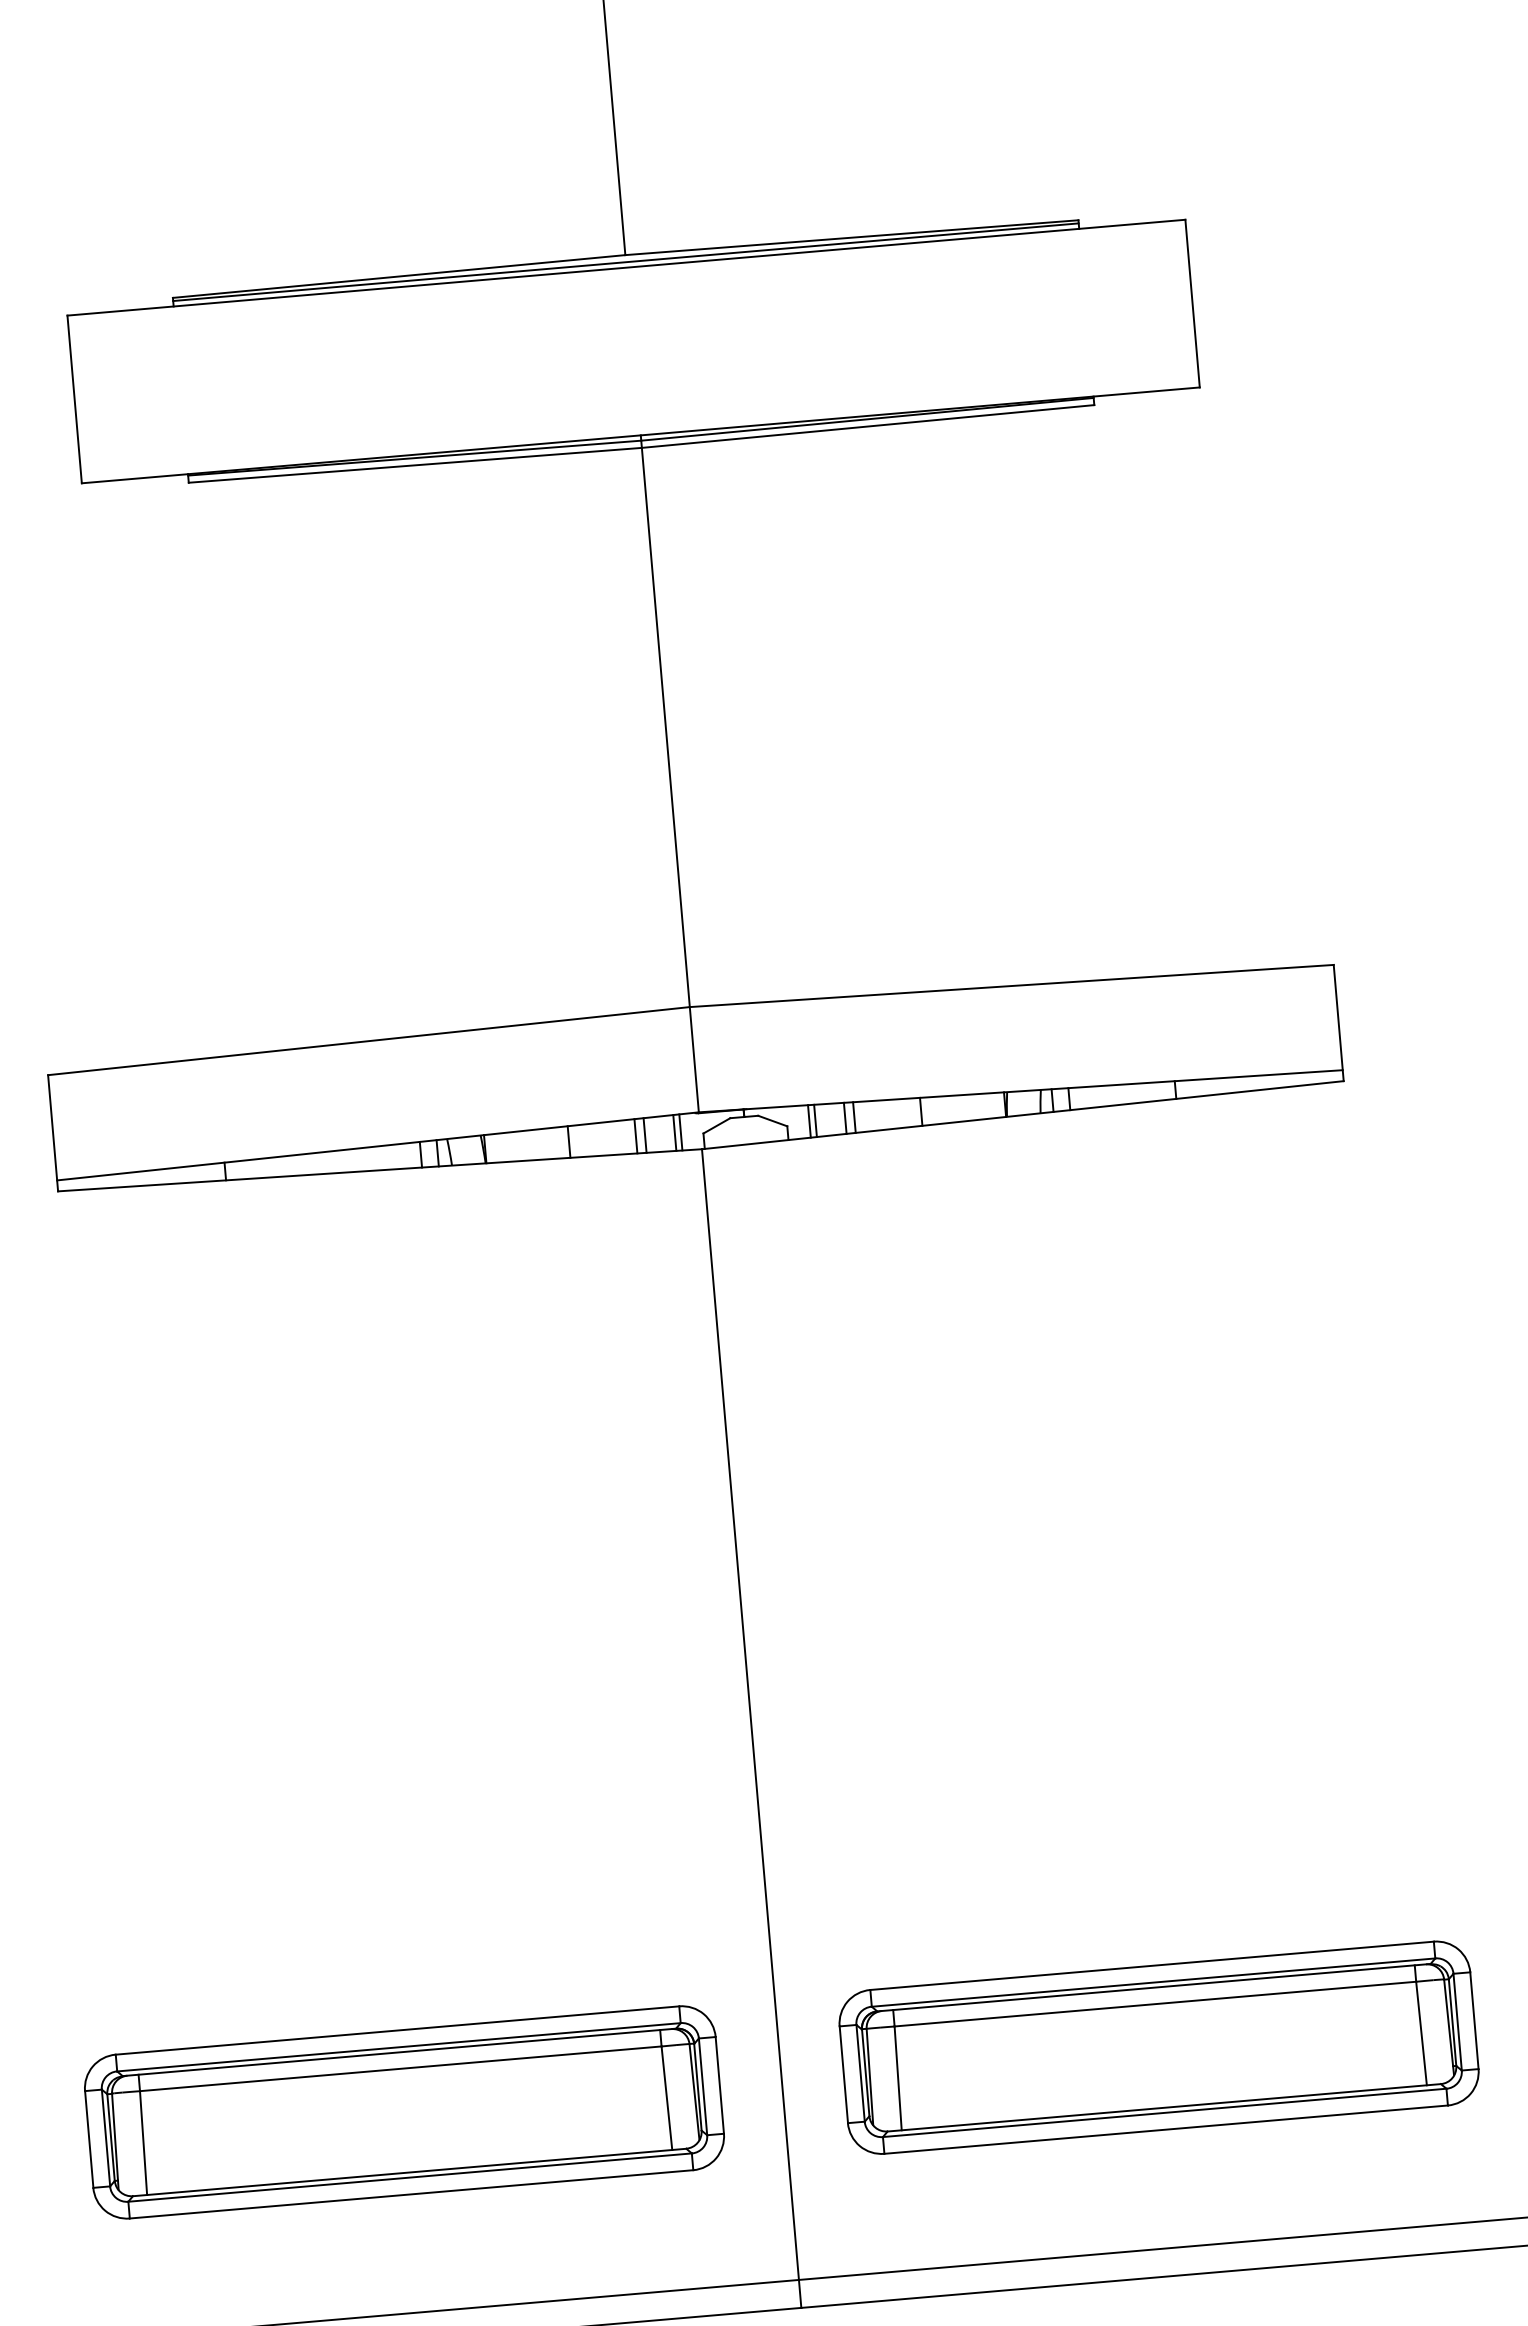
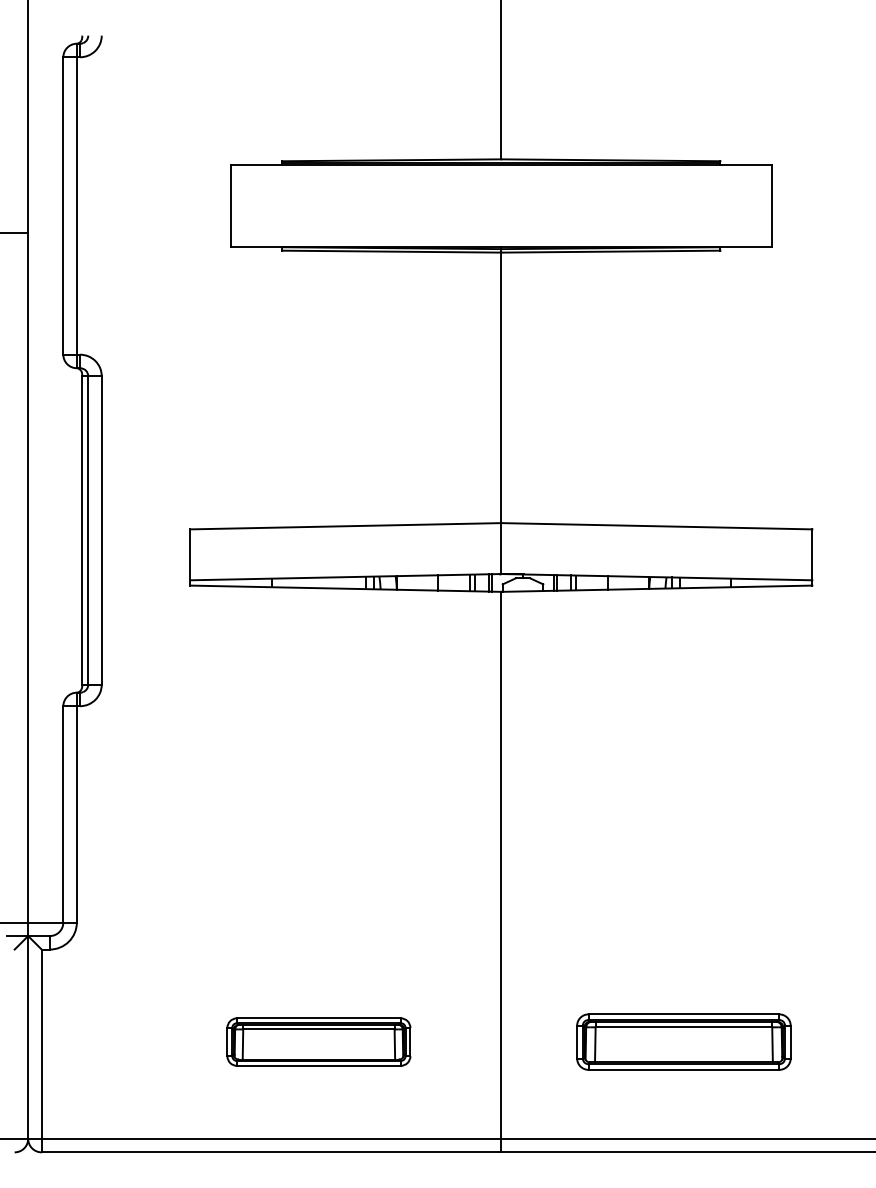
part: (1158, 2046) -> (683, 1041), size x0.7
part: (403, 2111) -> (318, 1041), size x0.6

